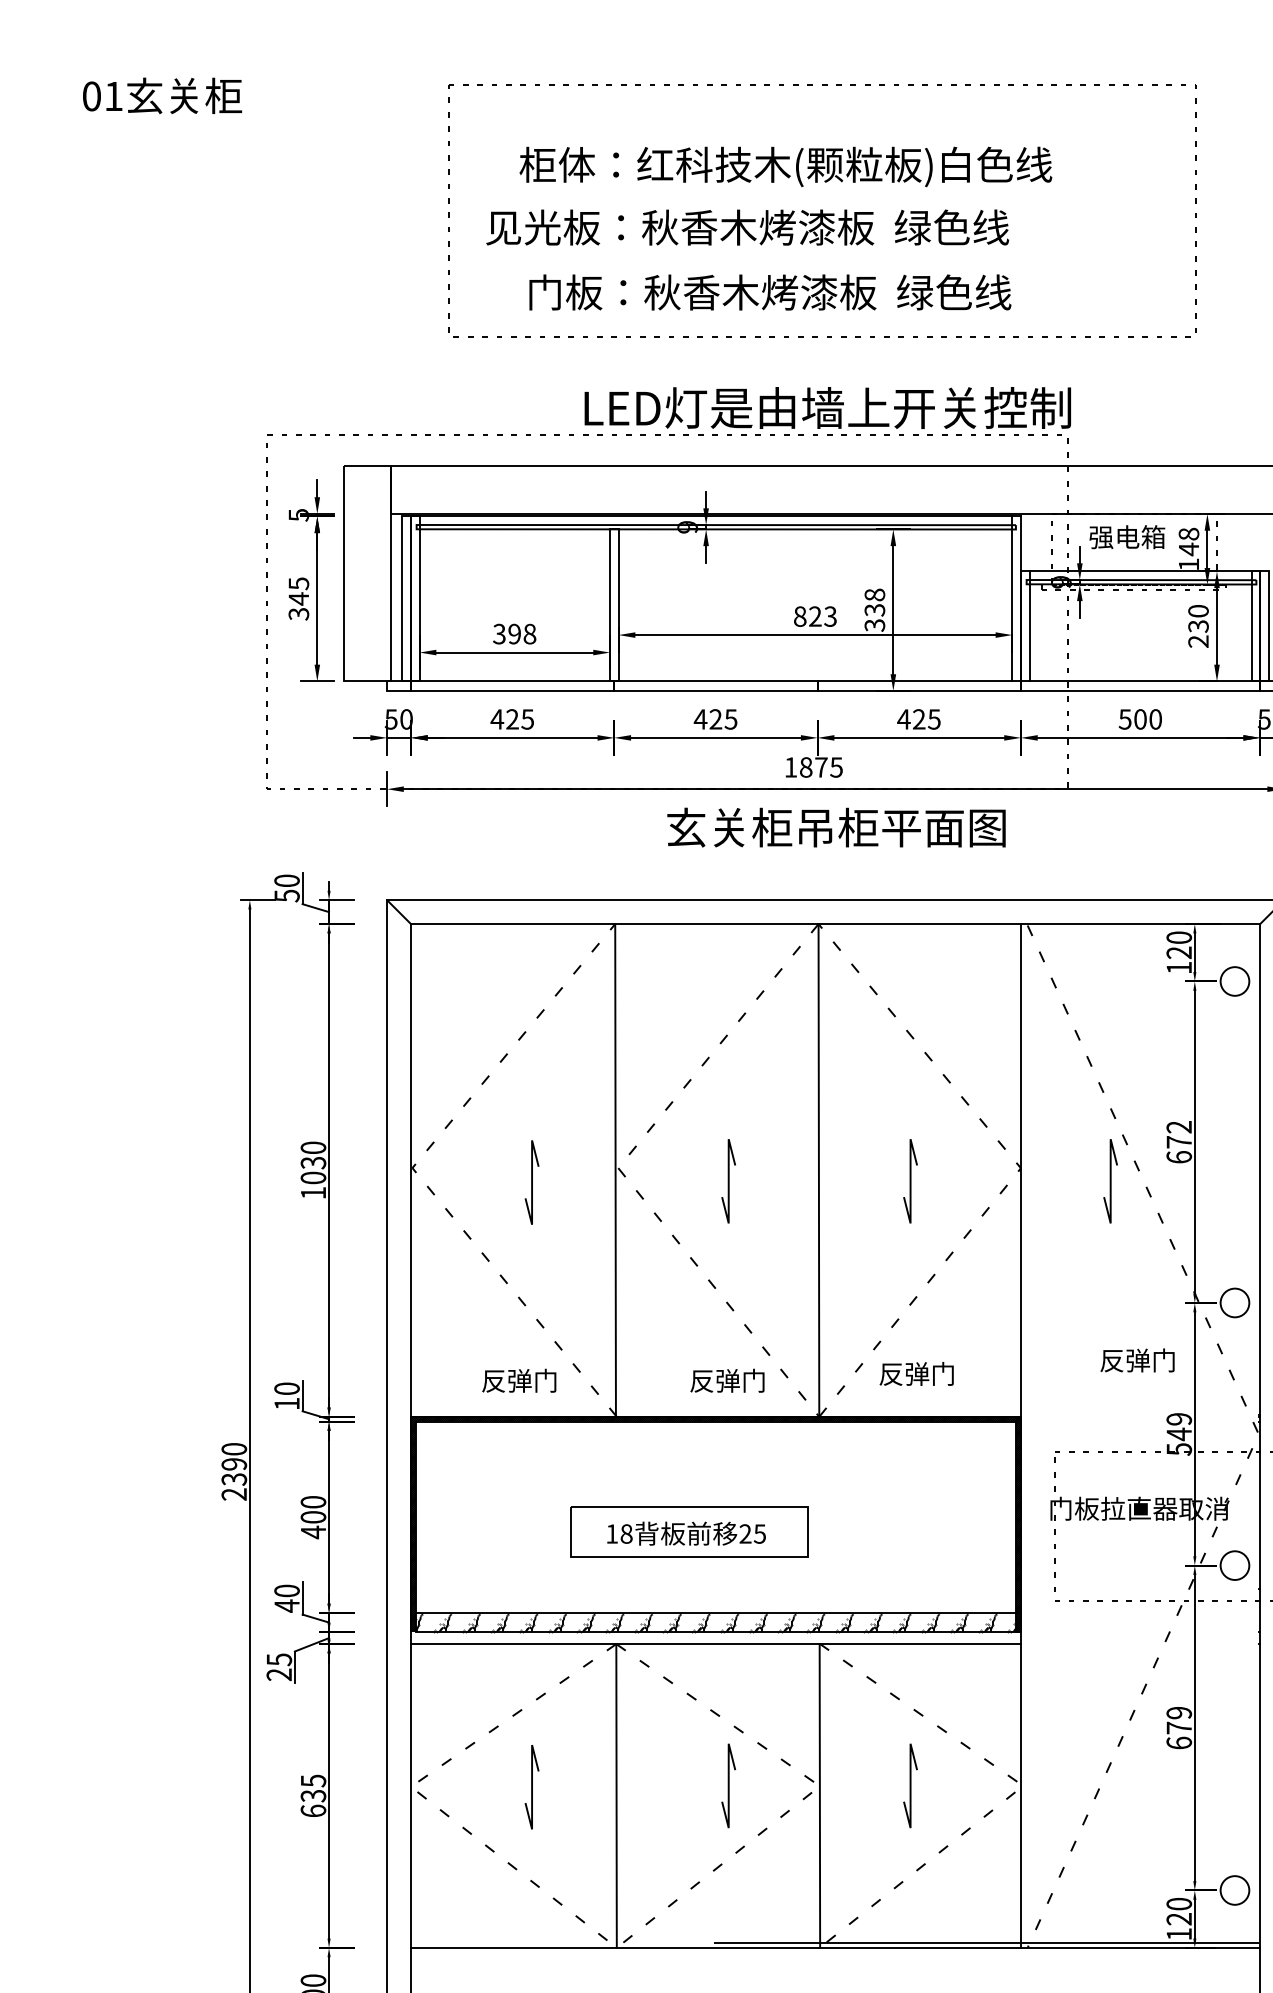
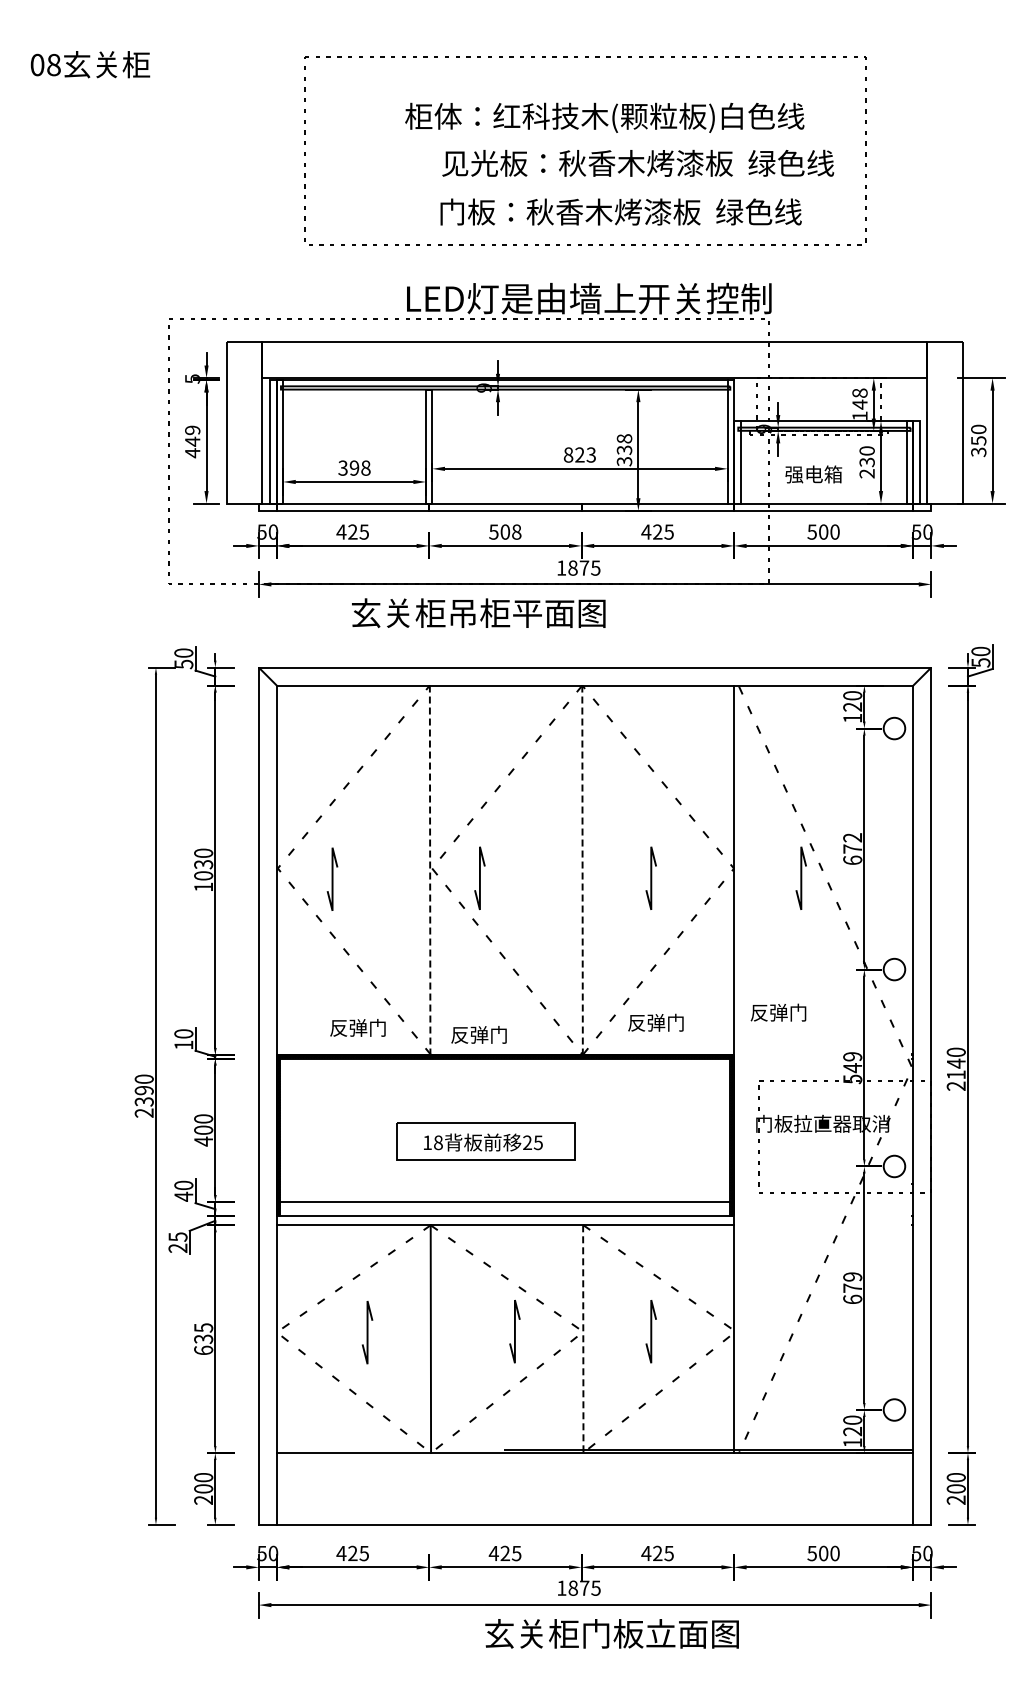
text: (113, 97) -> (53, 65), 01 -> 08
text: (785, 166) -> (604, 117), moved
text: (748, 226) -> (638, 162), moved
text: (769, 291) -> (620, 211), moved
text: (1126, 537) -> (813, 474), moved
text: (298, 598) -> (192, 441), 345 -> 449
text: (714, 718) -> (504, 531), 425 -> 508
text: (836, 826) -> (478, 612), moved
line: (616, 1170) -> (430, 870), solid -> dashed
line: (818, 1170) -> (582, 870), solid -> dashed
line: (728, 1180) -> (479, 877), moved
line: (532, 1181) -> (332, 878), moved
text: (1137, 1360) -> (778, 1012), moved
text: (726, 1380) -> (478, 1034), moved
hatch: (717, 1621) -> (506, 1208), removed
line: (820, 1796) -> (583, 1339), solid -> dashed

